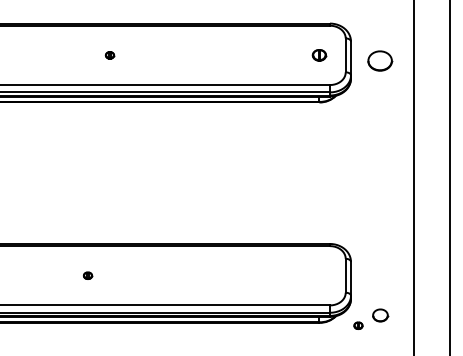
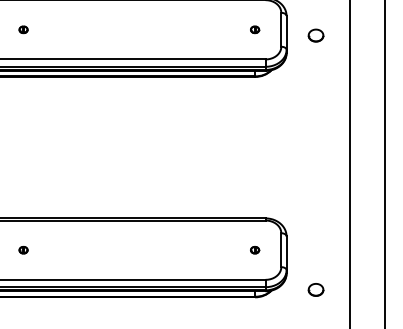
part: (109, 55) -> (23, 29), moved
part: (319, 55) -> (255, 29), size x0.62
part: (380, 61) -> (316, 35), size x0.62
part: (358, 325) -> (255, 249), moved

